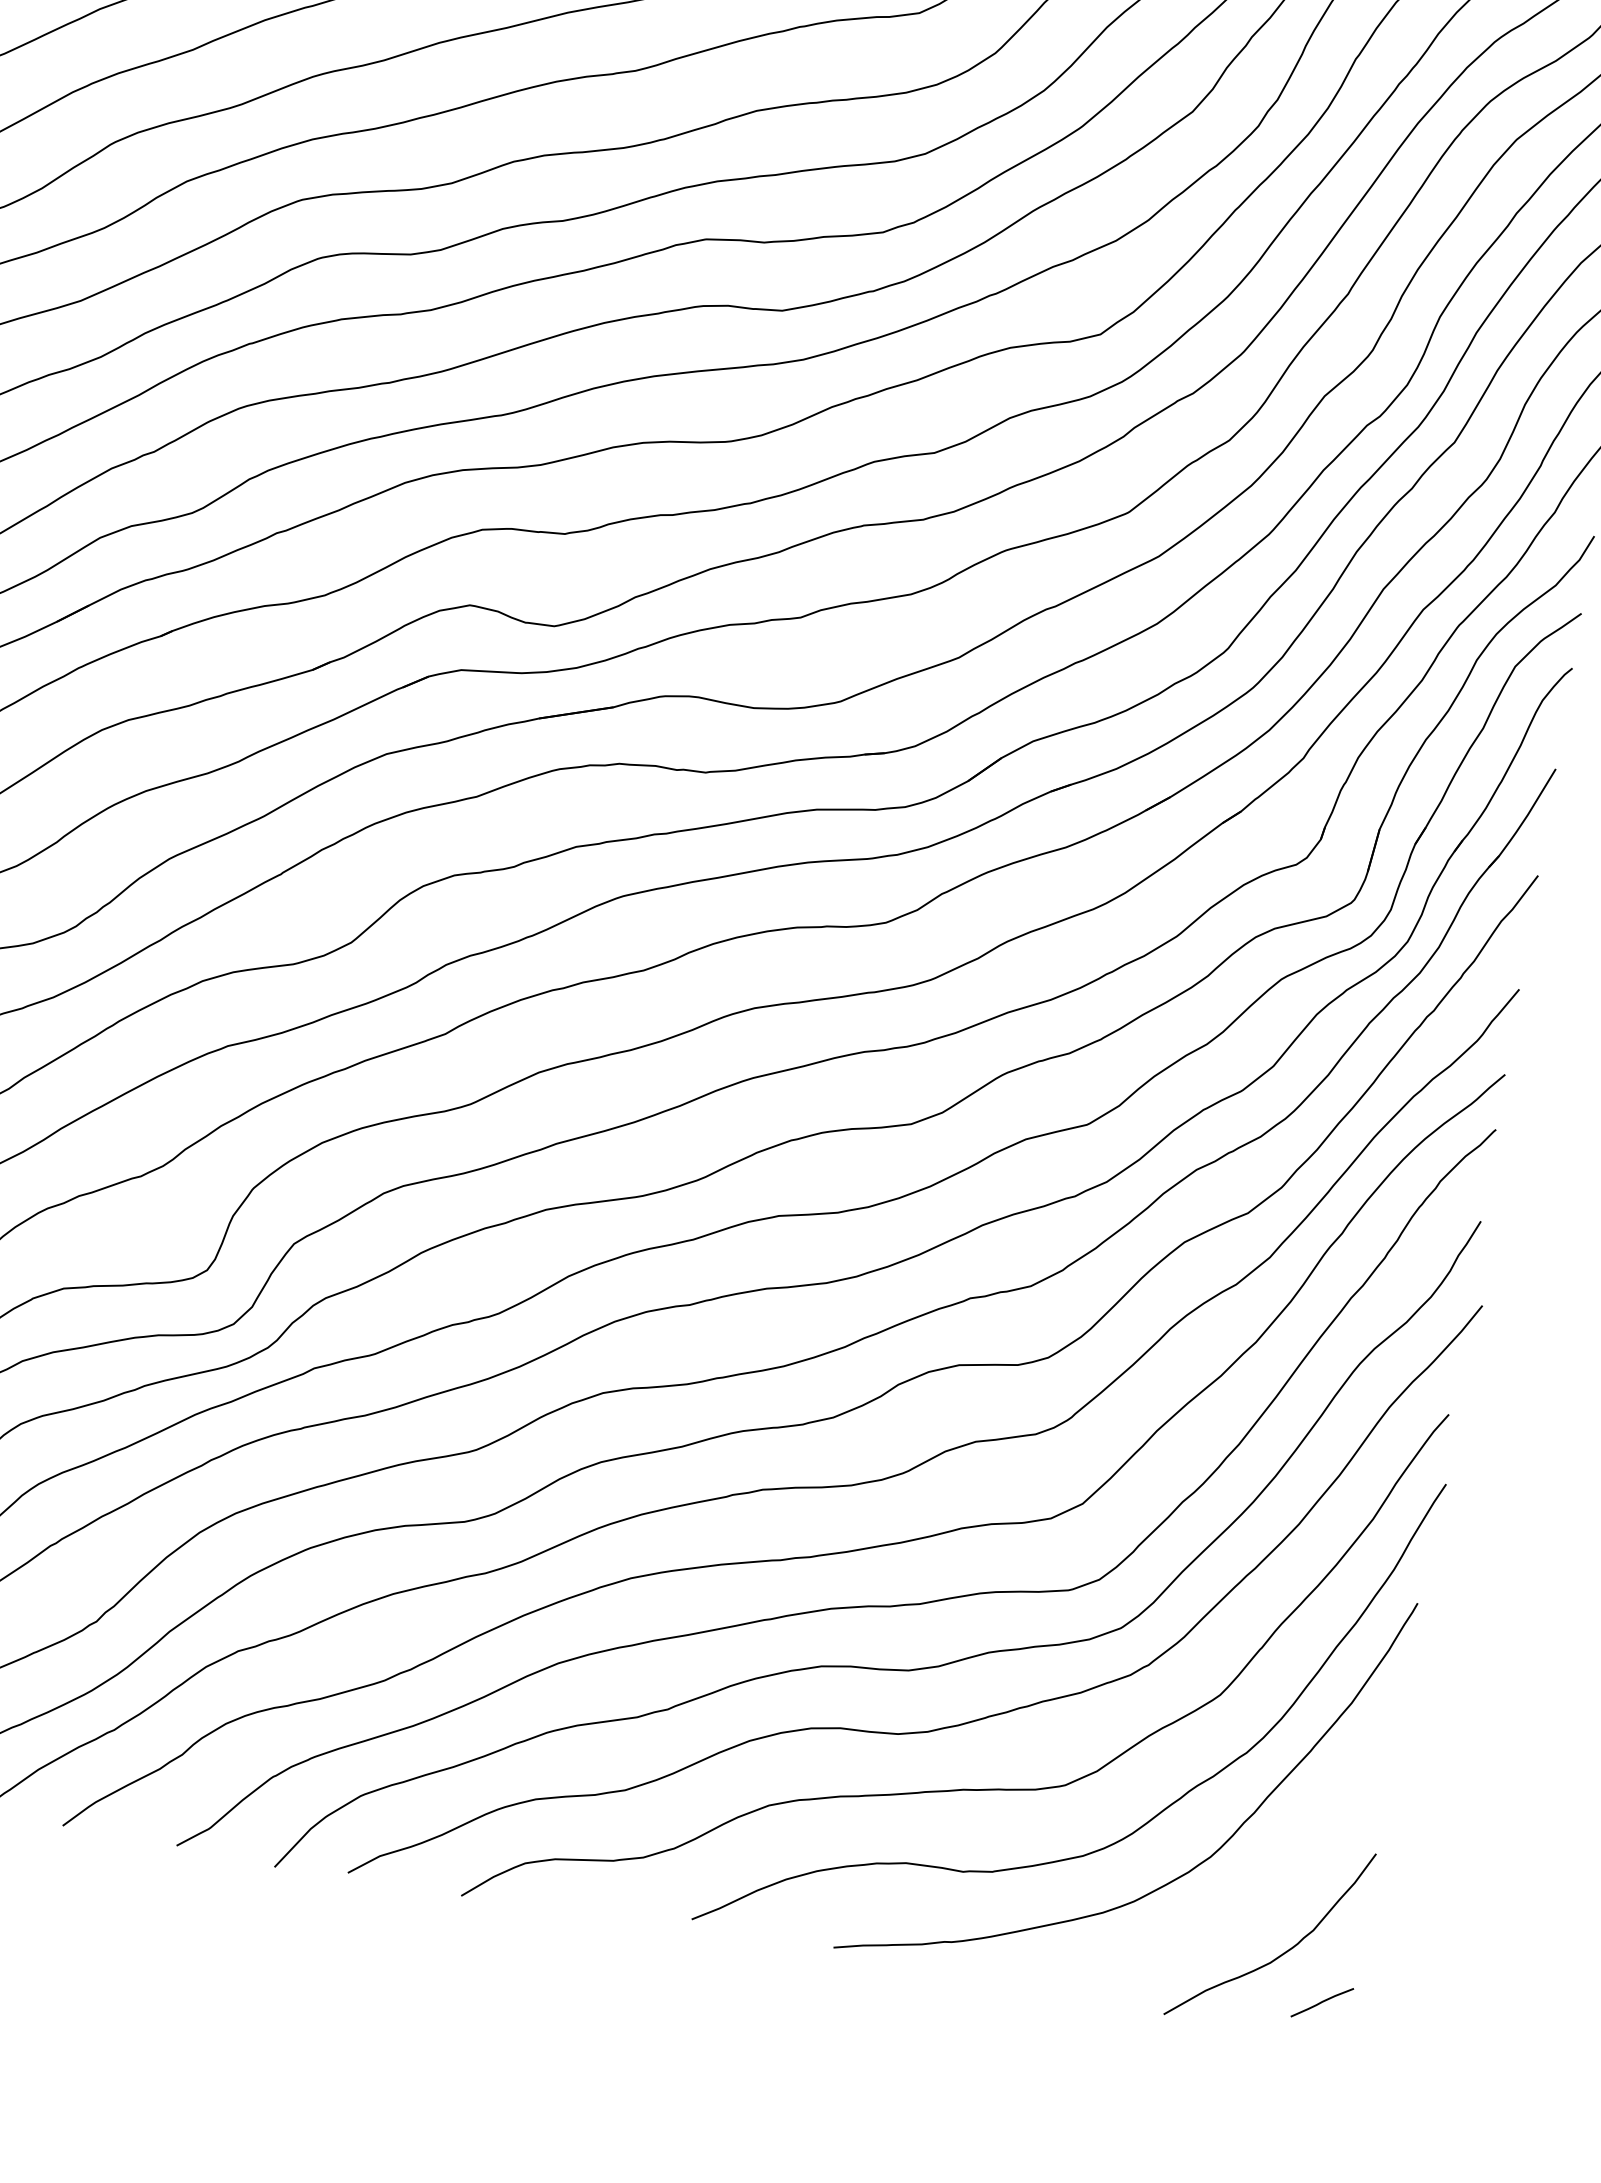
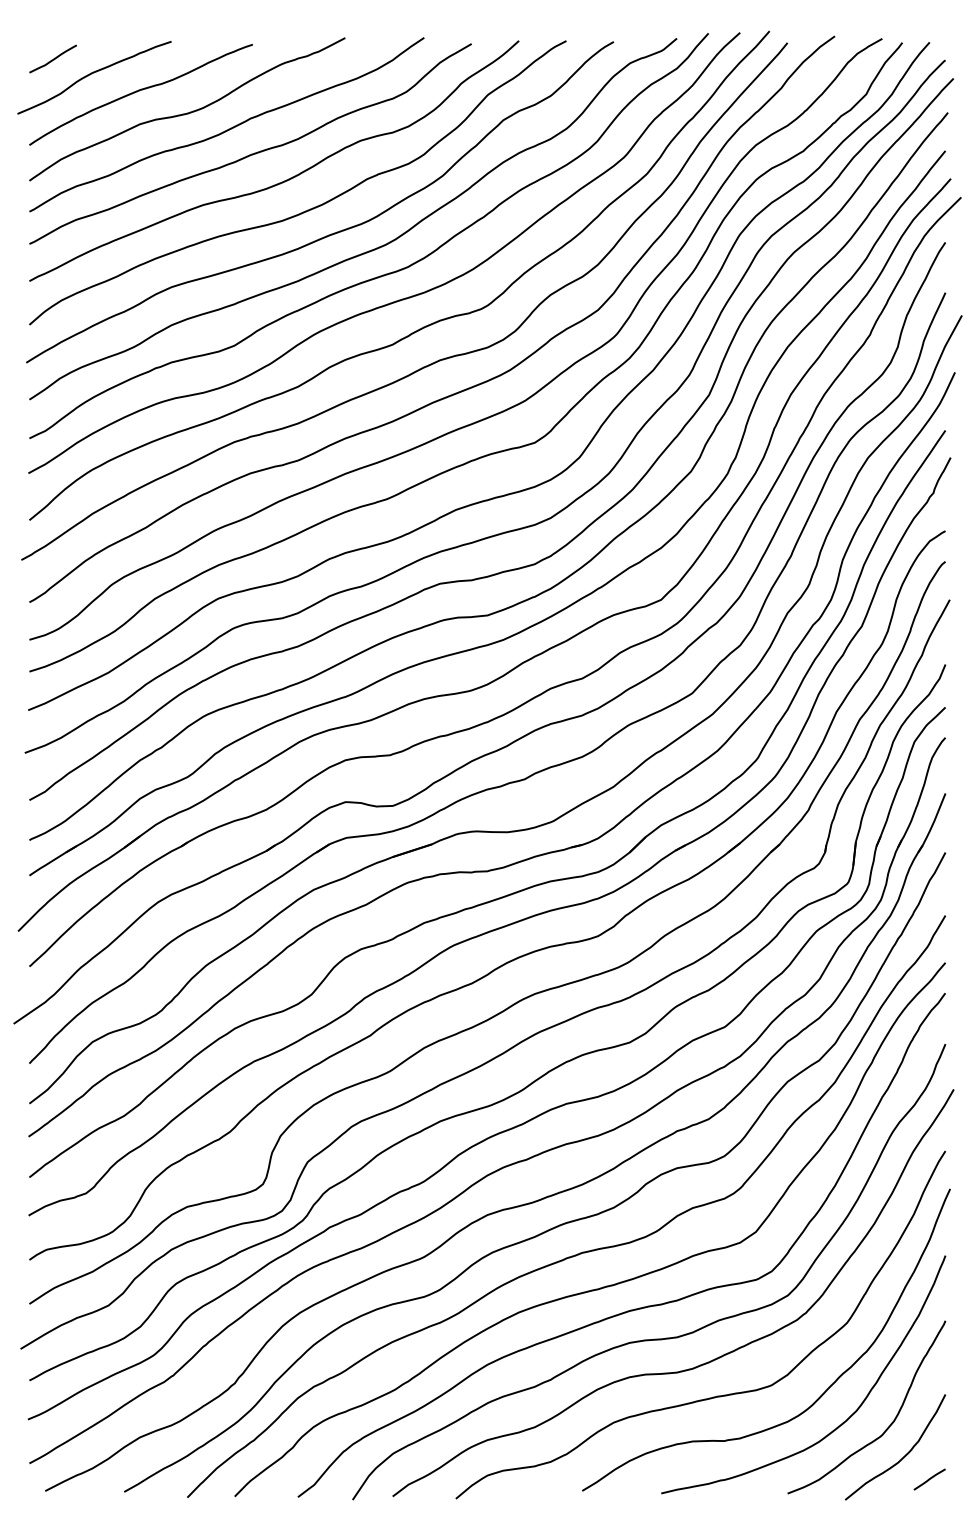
curve: (1268, 1889) -> (890, 1423), added

